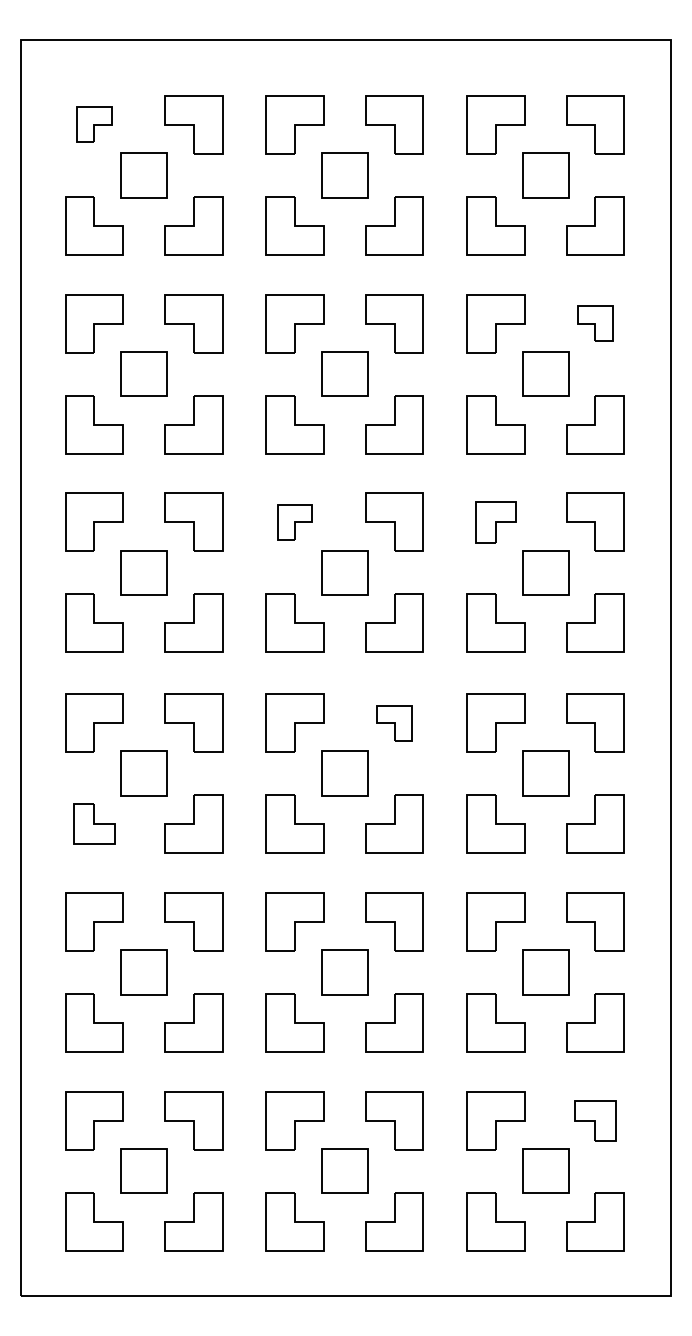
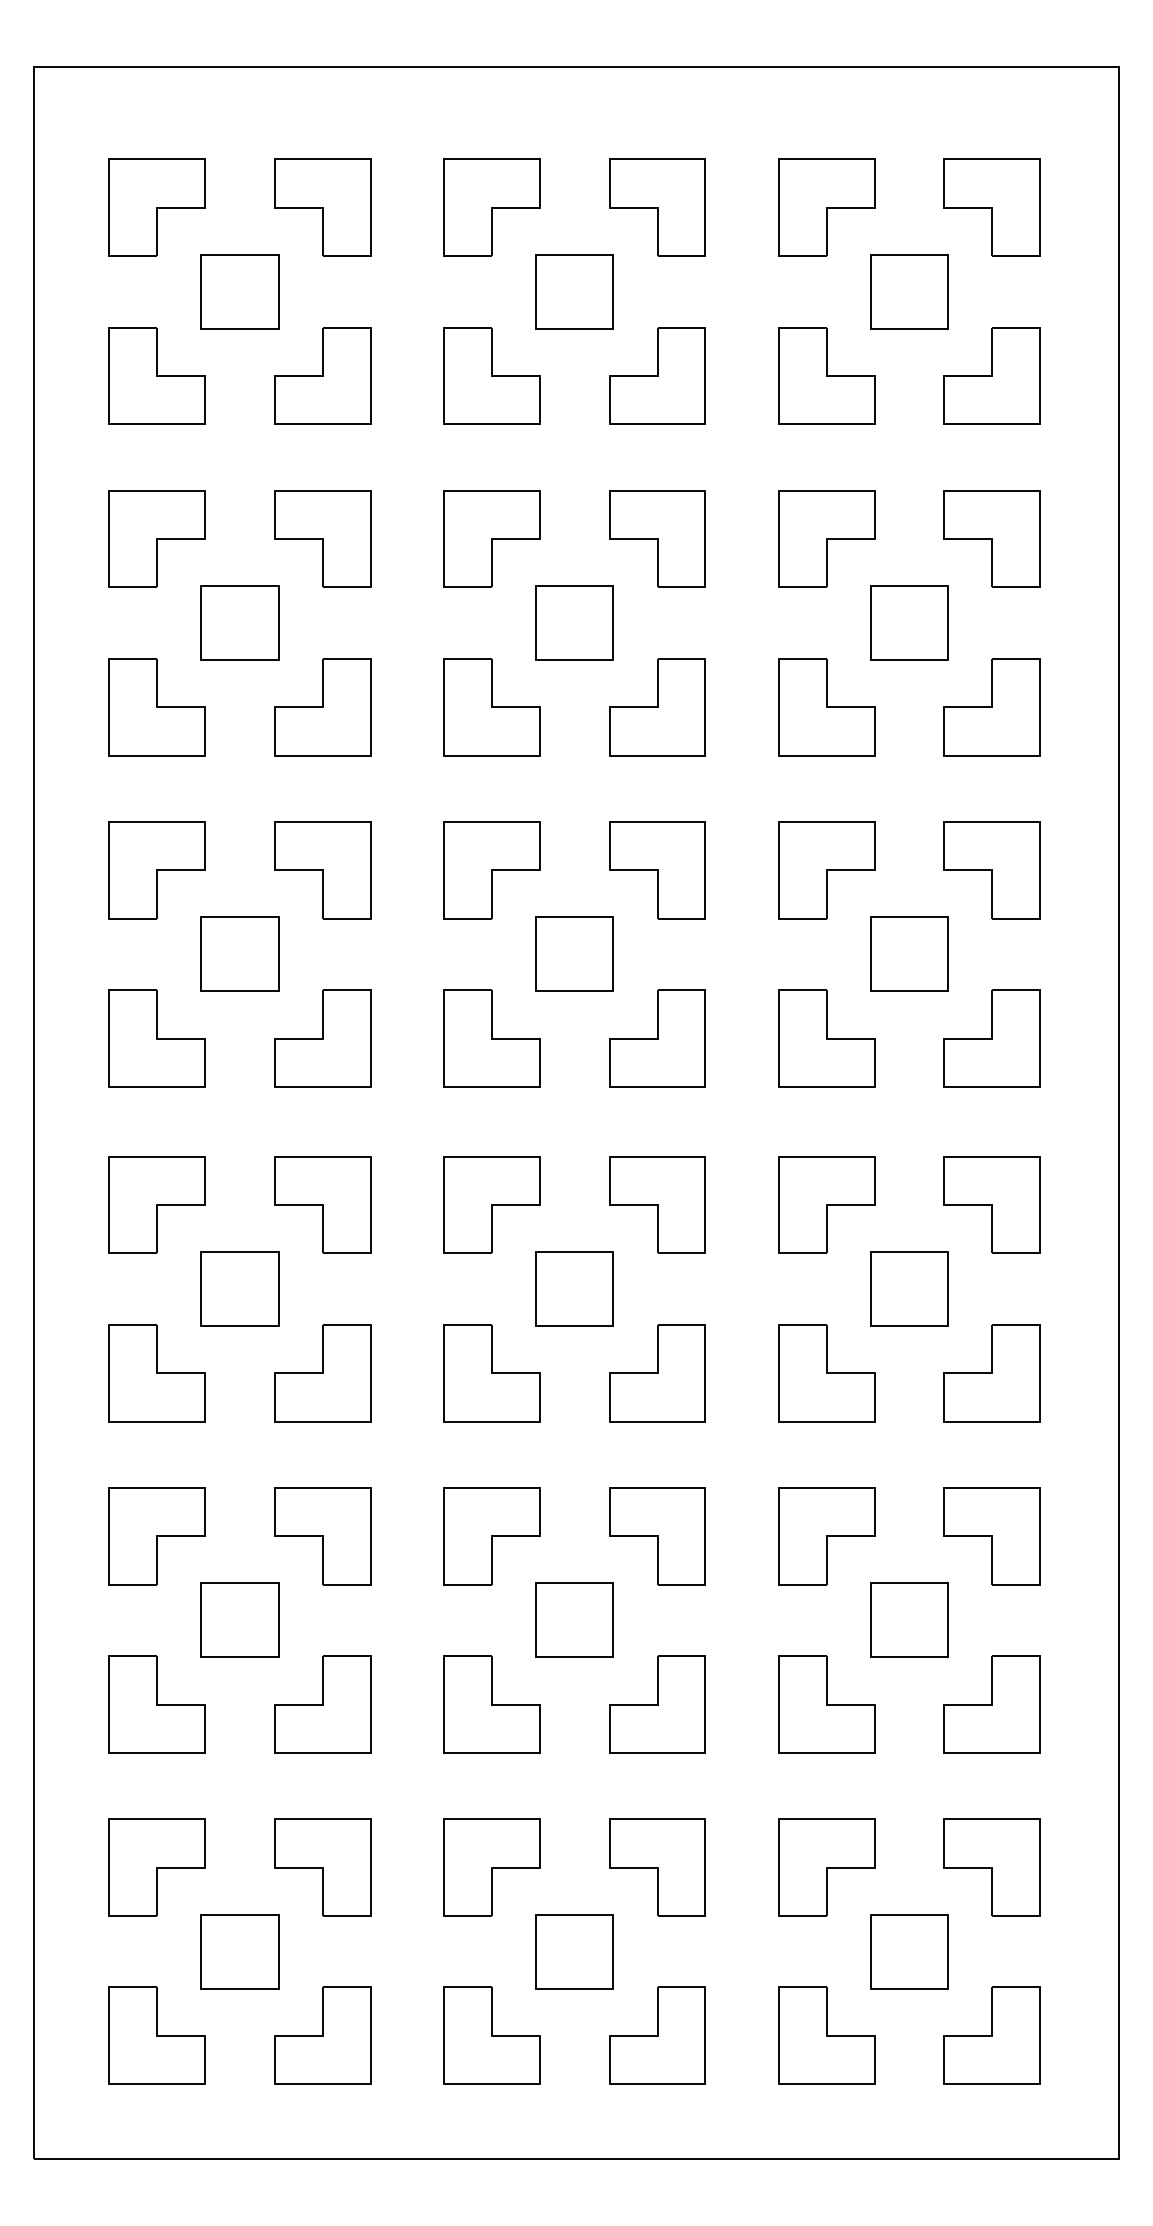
part: (94, 124) -> (157, 207), size x1.67
part: (595, 323) -> (992, 538), size x1.67
part: (294, 521) -> (490, 868), size x1.67
part: (495, 521) -> (825, 868), size x1.43
part: (394, 722) -> (657, 1203), size x1.67
part: (94, 823) -> (157, 1372), size x1.43
part: (595, 1120) -> (992, 1867), size x1.43

